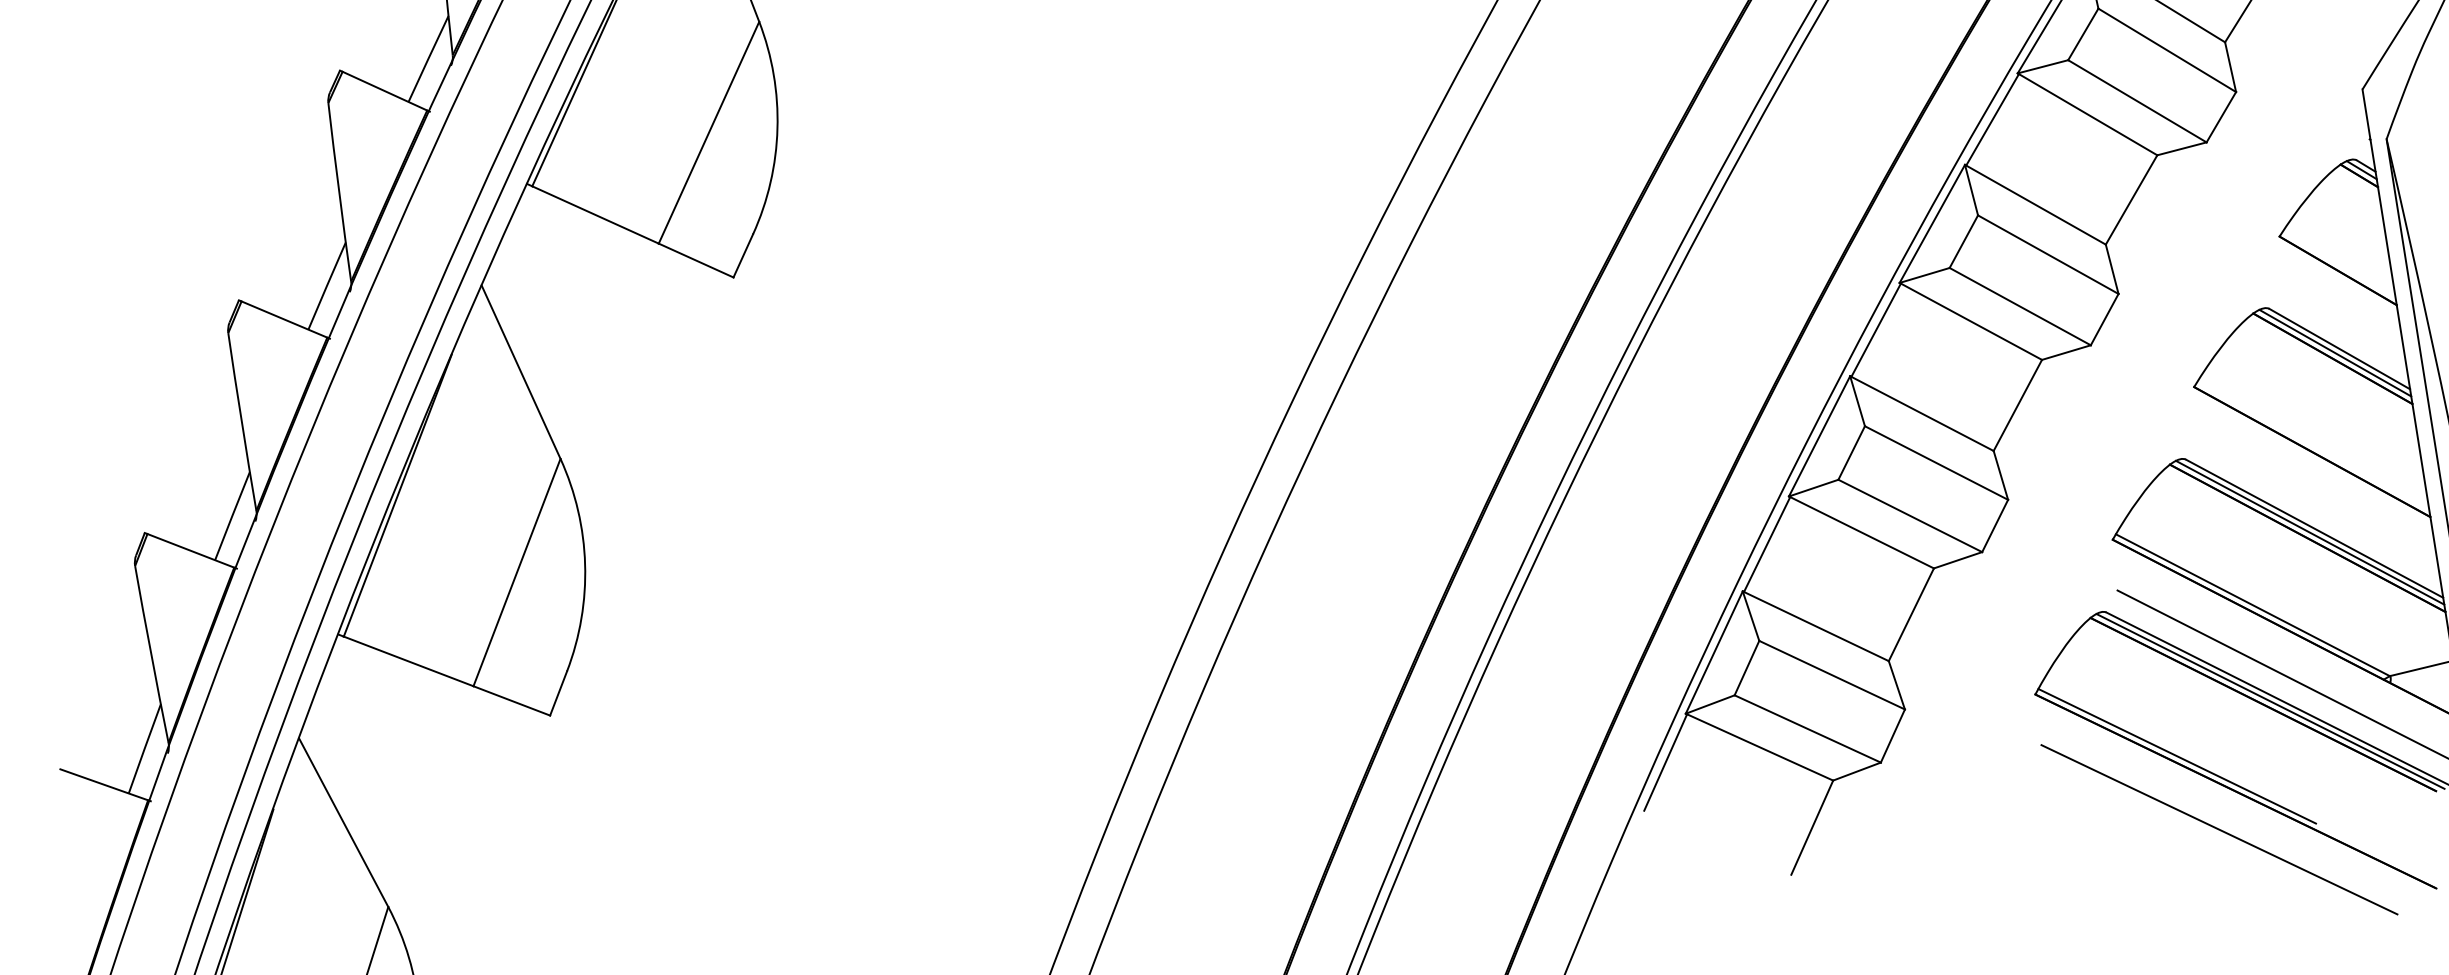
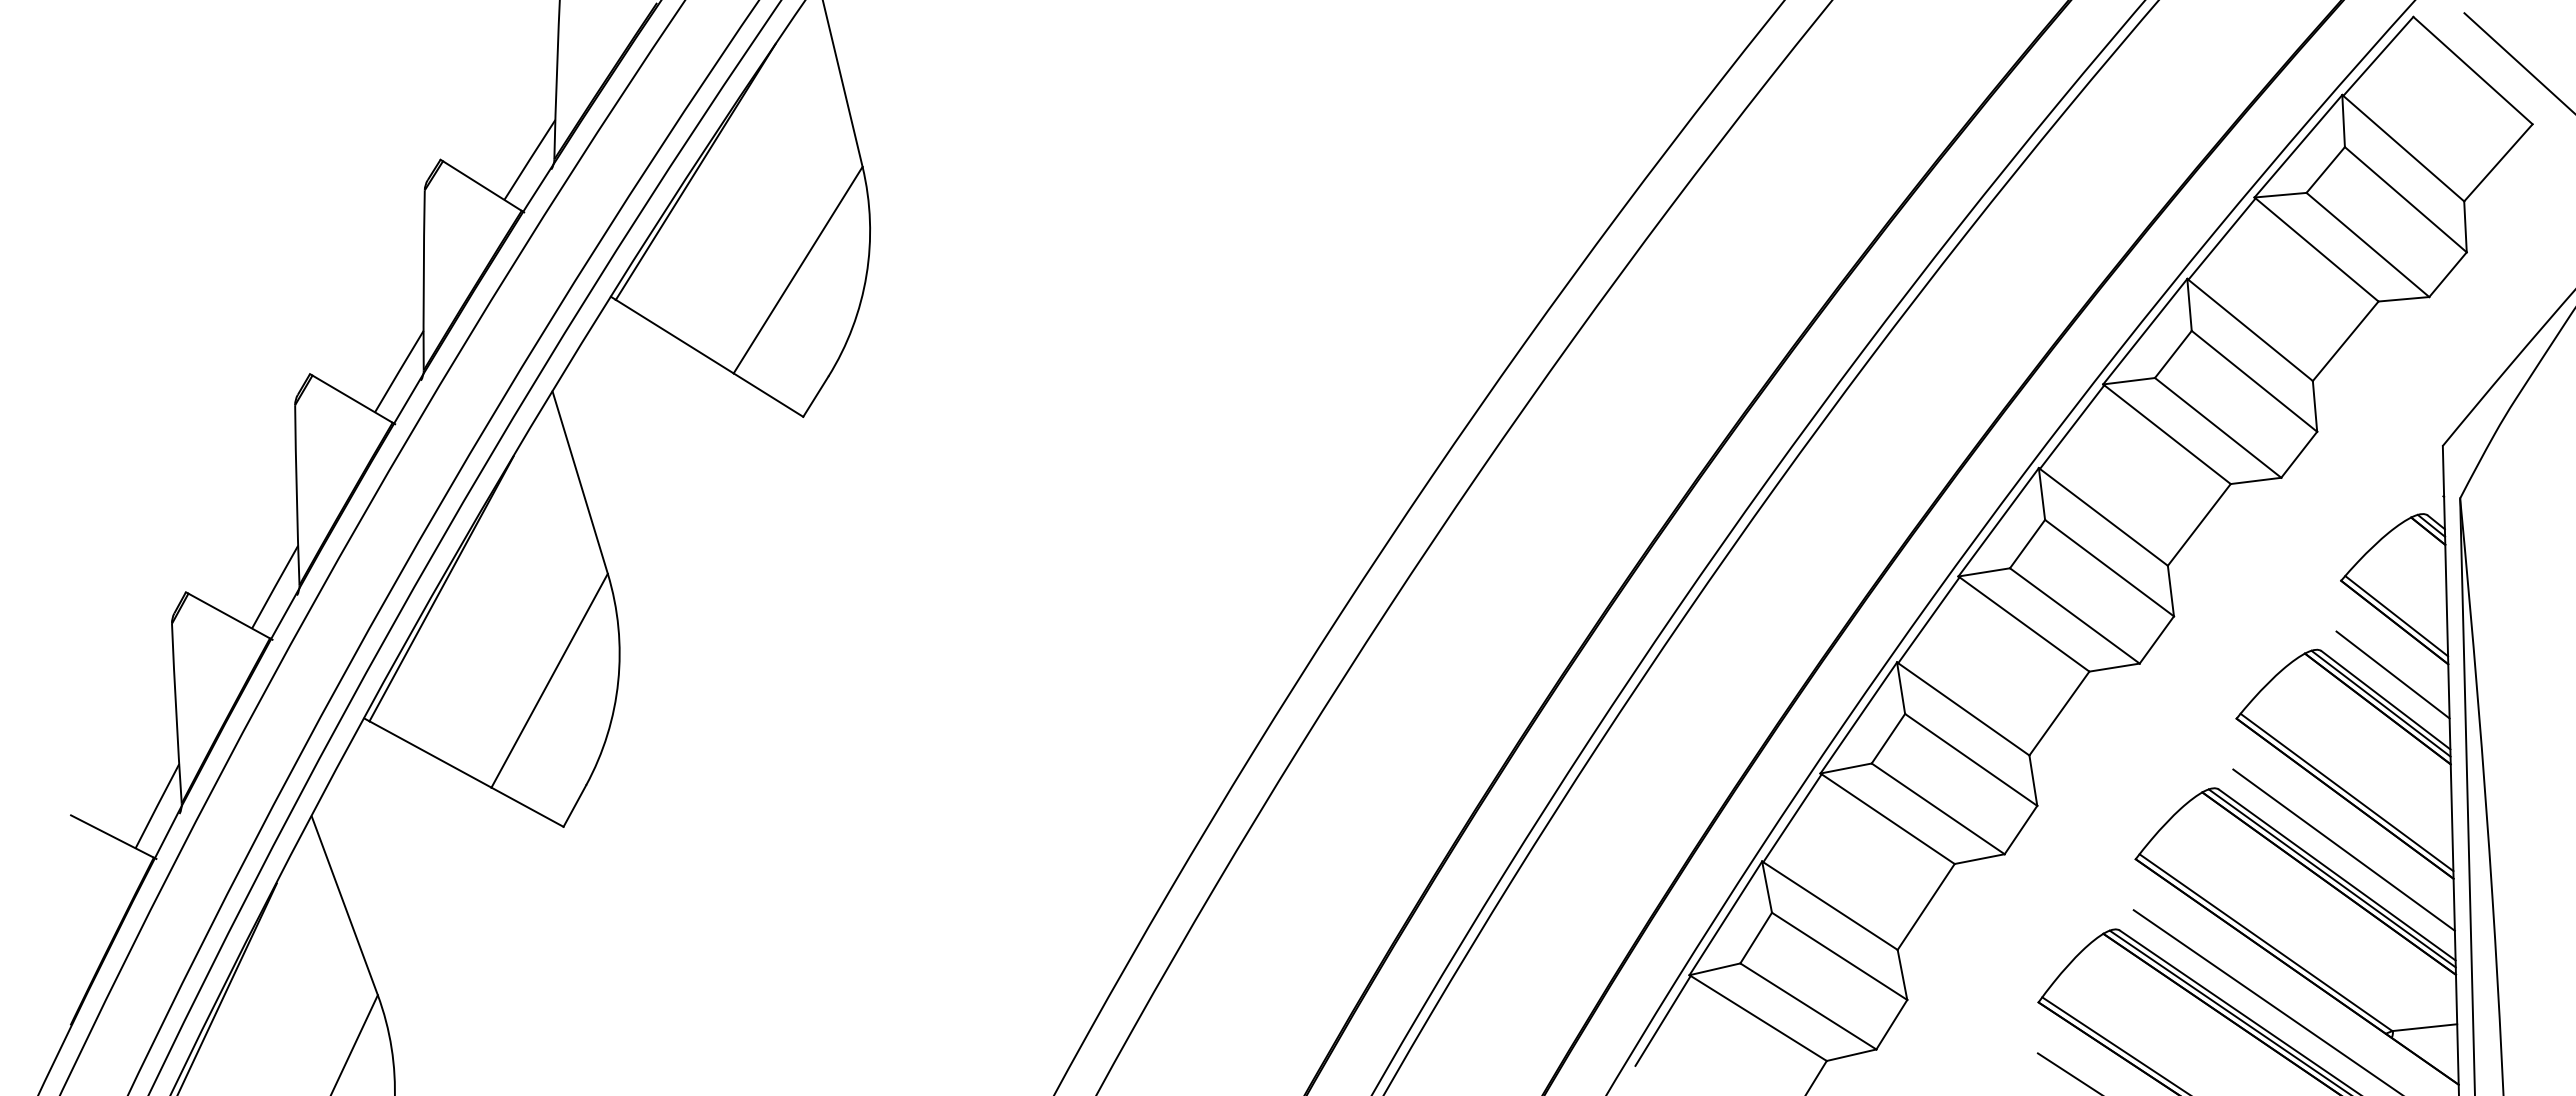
line: (2339, 264) -> (2396, 616), added
line: (2342, 322) -> (2392, 674), added
line: (2312, 445) -> (2346, 792), added
line: (2317, 502) -> (2343, 849), added

